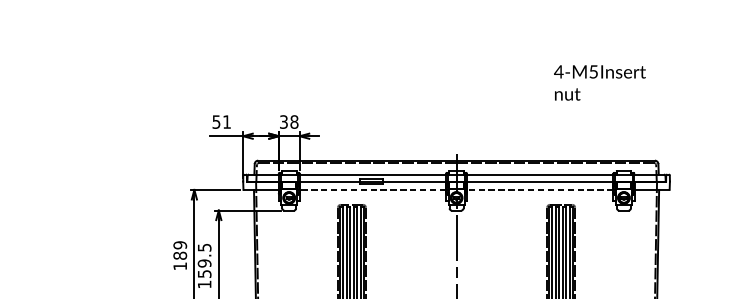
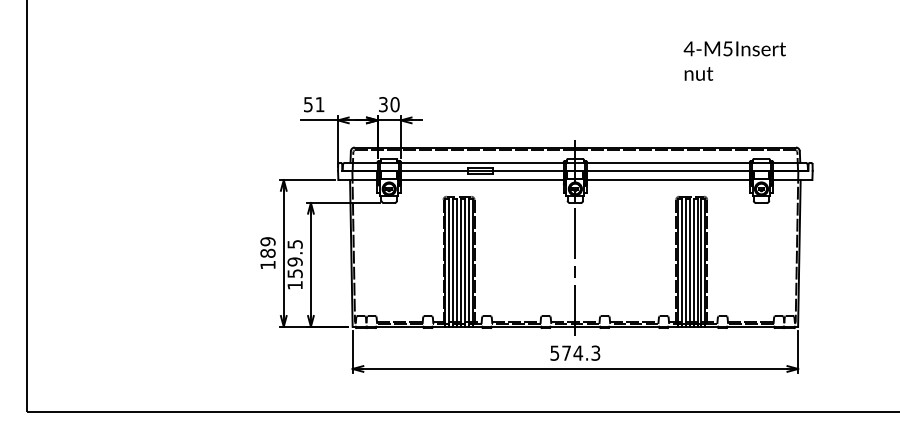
text: (293, 121) -> (394, 104), 38 -> 30
line: (372, 190) -> (481, 180), dashed -> solid
line: (539, 190) -> (667, 180), dashed -> solid

